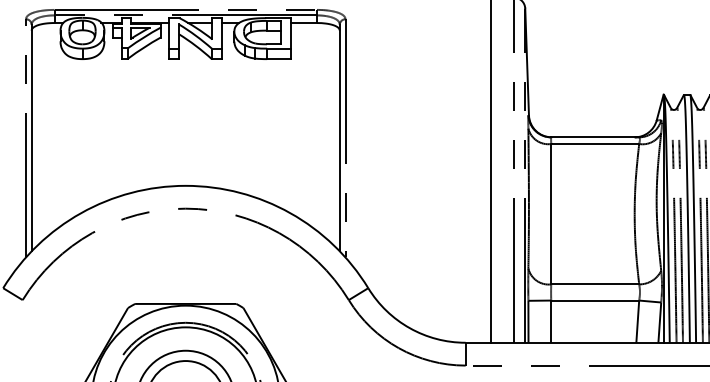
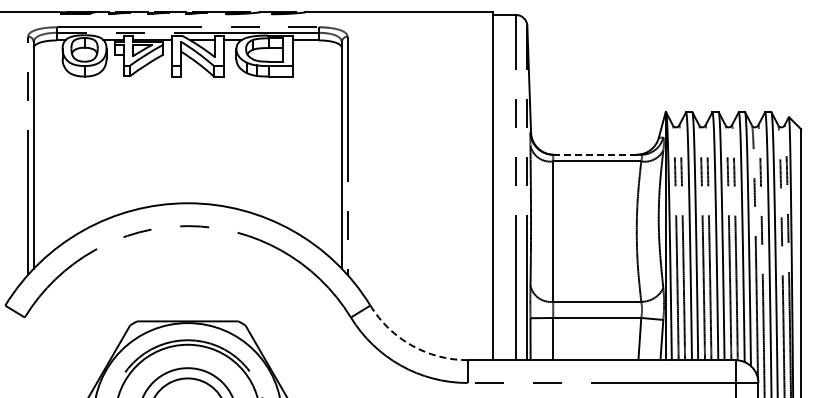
line: (595, 137) -> (597, 154), solid -> dashed
arc: (409, 328) -> (411, 345), solid -> dashed

